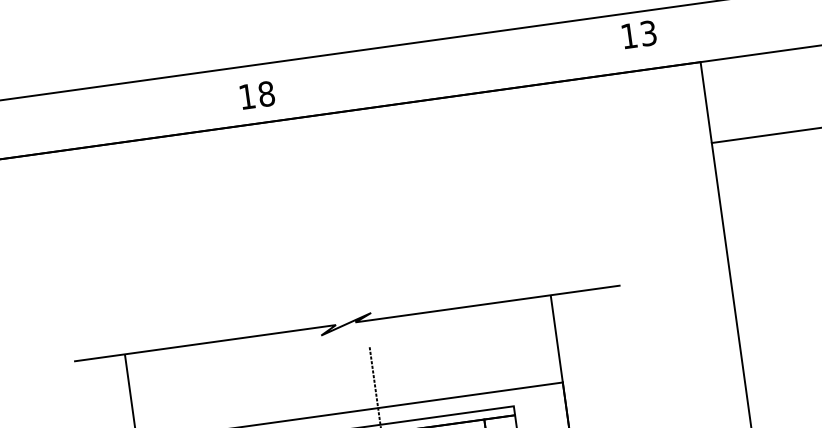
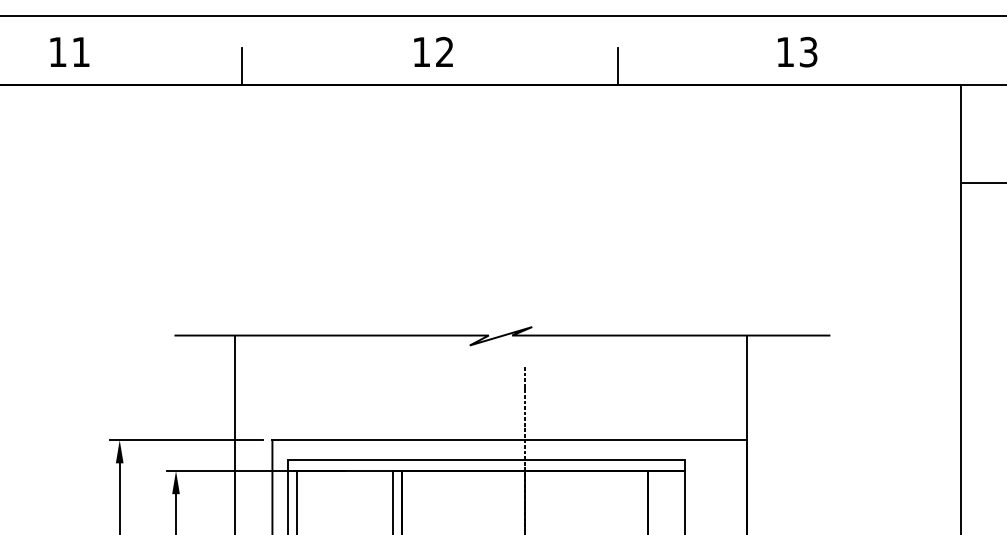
text: (639, 34) -> (797, 52), moved
line: (412, 85) -> (618, 66), added
text: (266, 94) -> (444, 52), 18 -> 12
line: (99, 129) -> (242, 66), added

